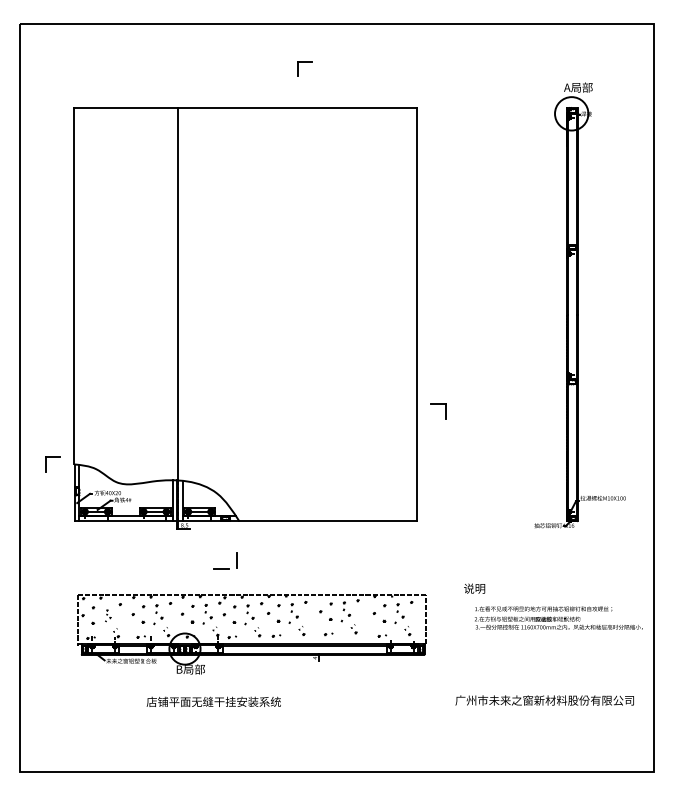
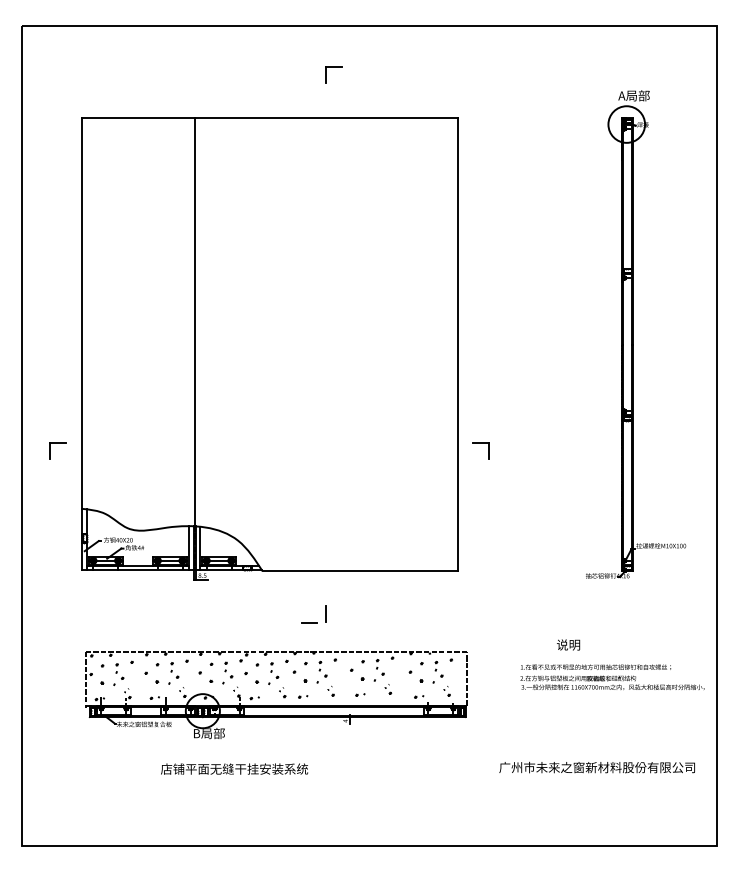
part: (52, 464) -> (57, 450), moved
part: (225, 568) -> (314, 622), moved
text: (474, 588) -> (568, 644), moved
part: (108, 615) -> (119, 674), size x1.67

